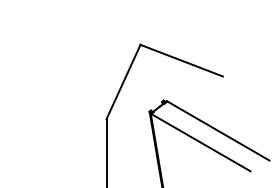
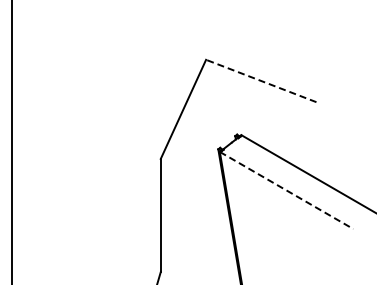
line: (181, 60) -> (260, 80), solid -> dashed
line: (201, 142) -> (287, 190), solid -> dashed

